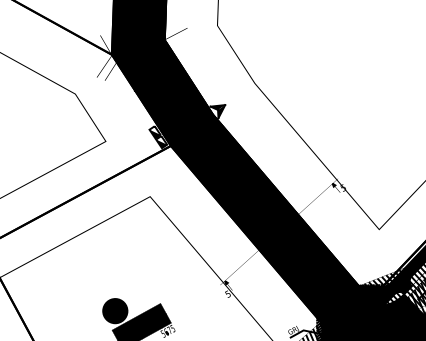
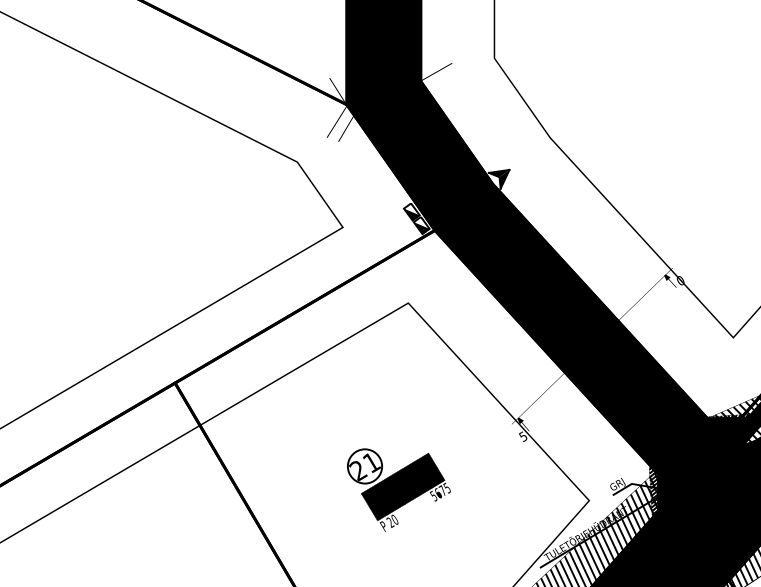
text: (342, 187) -> (679, 280), 5 -> 0
fill: (114, 311) -> (364, 466), removed

